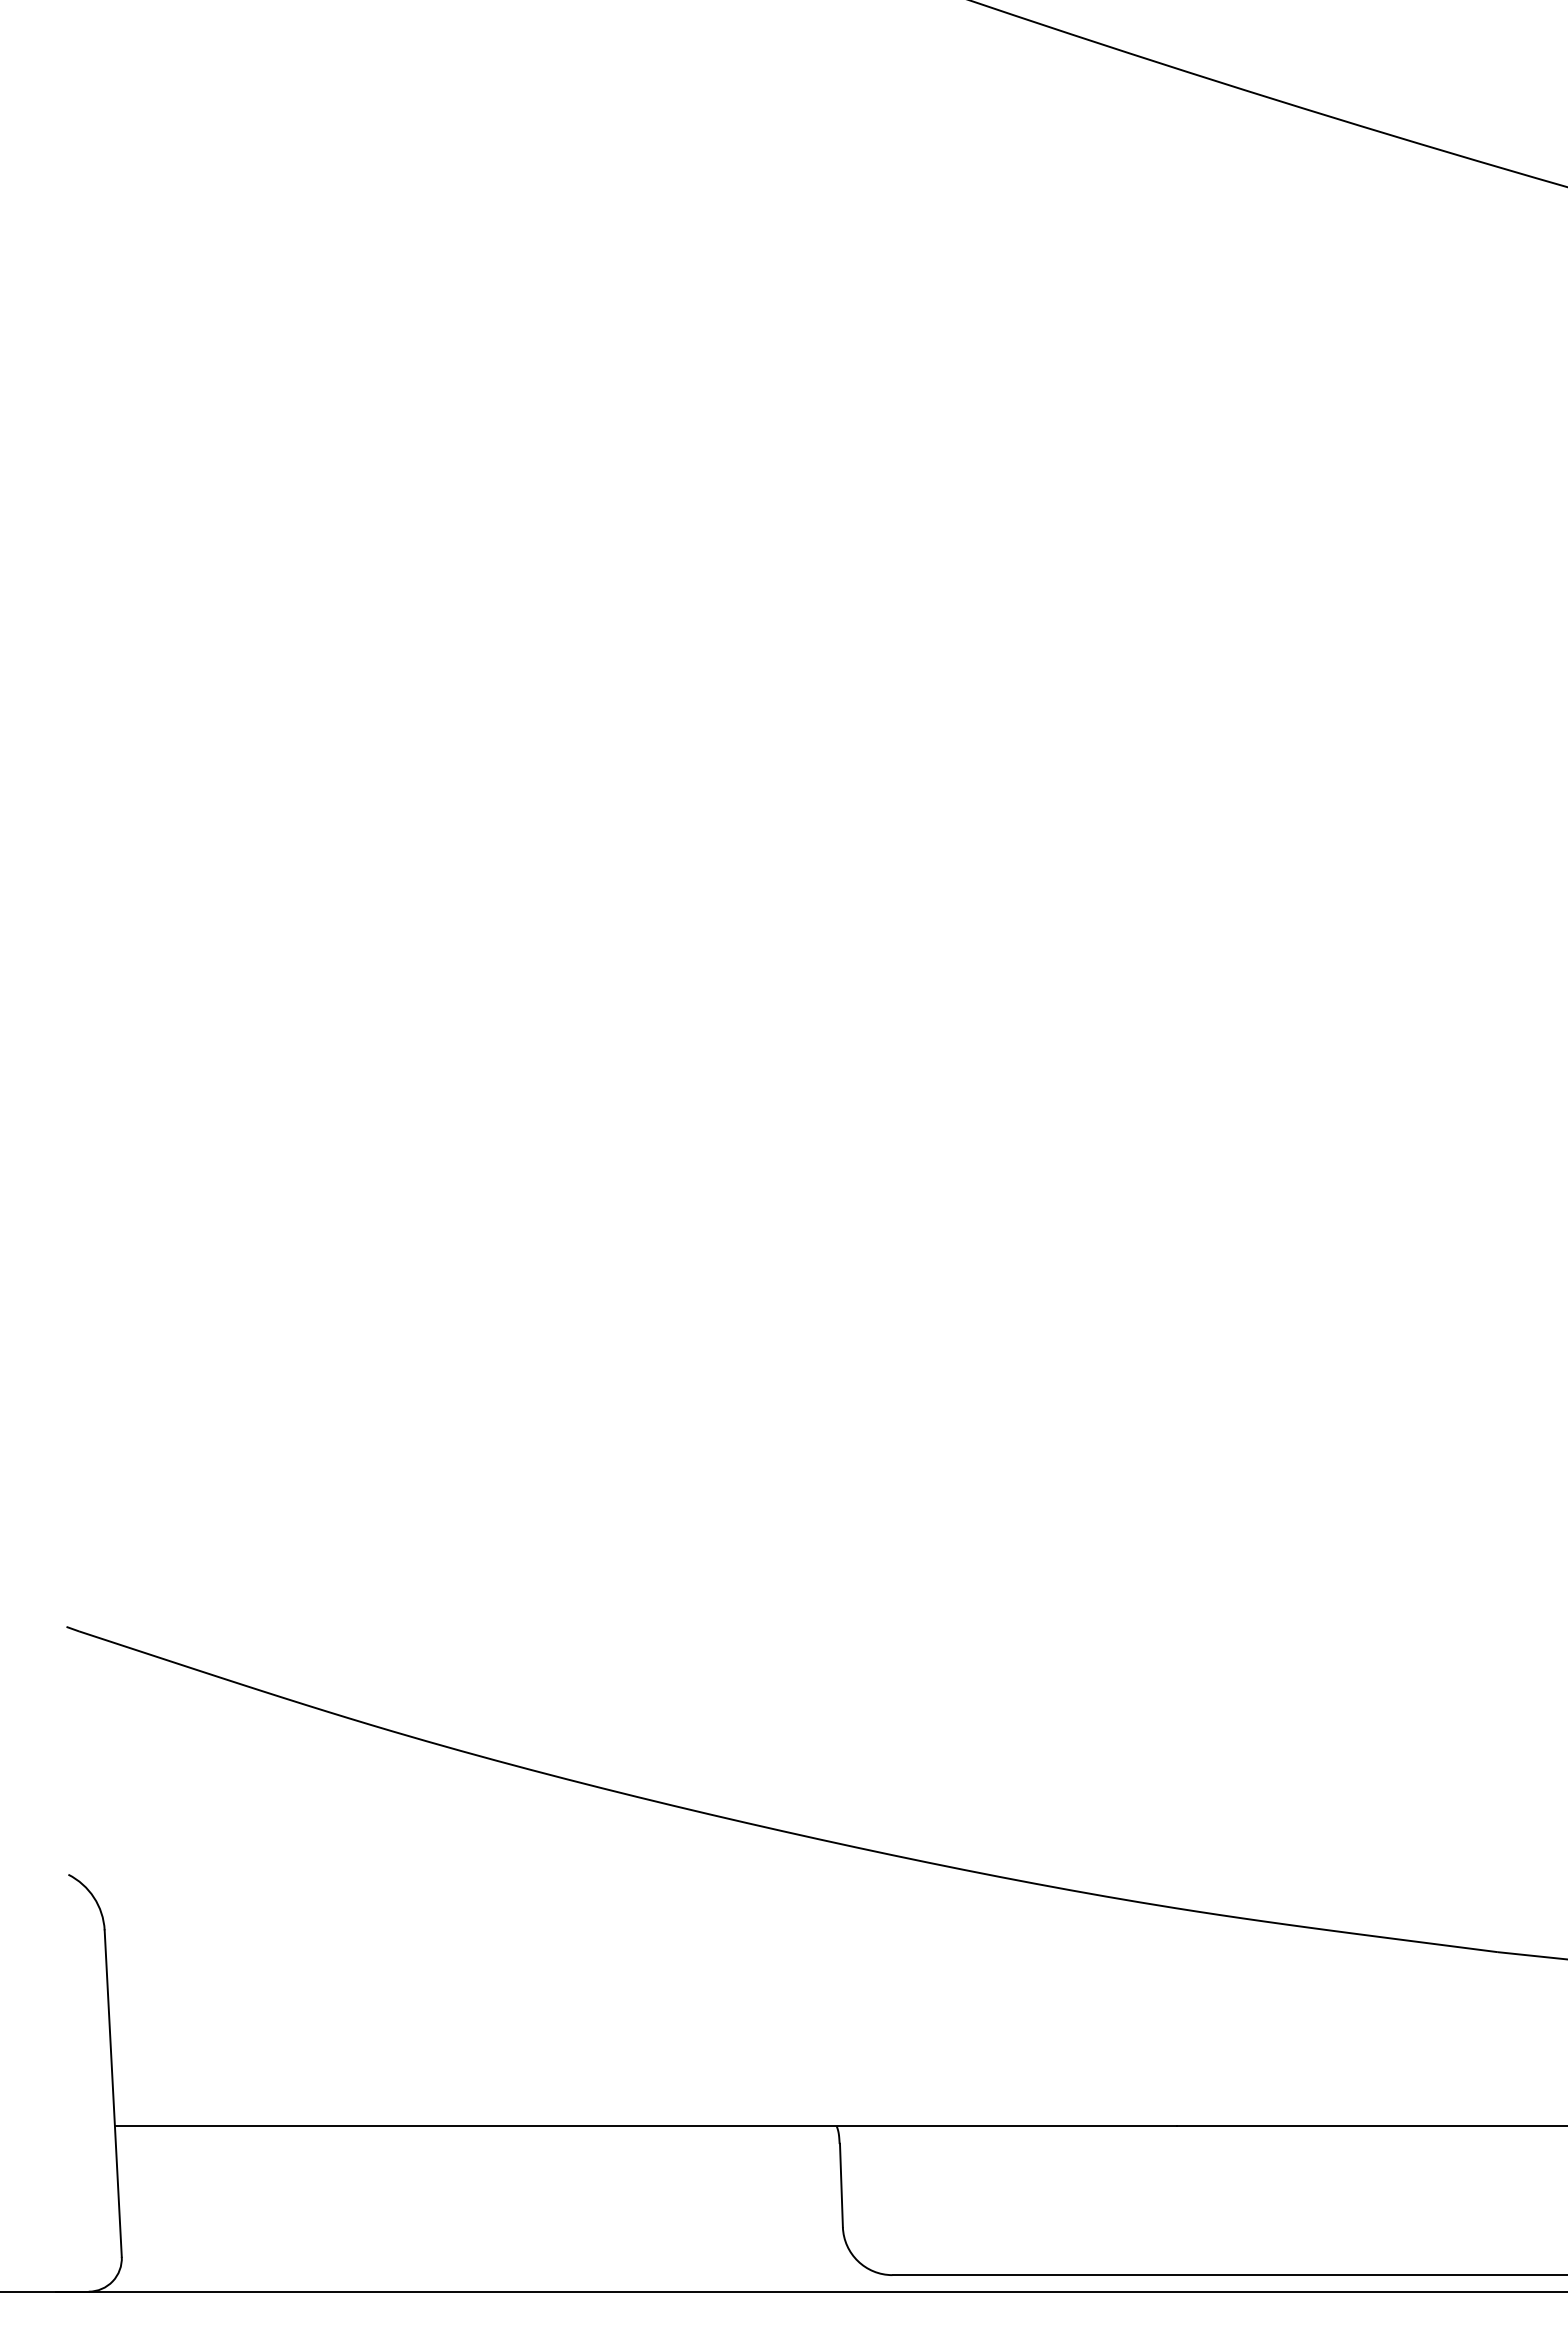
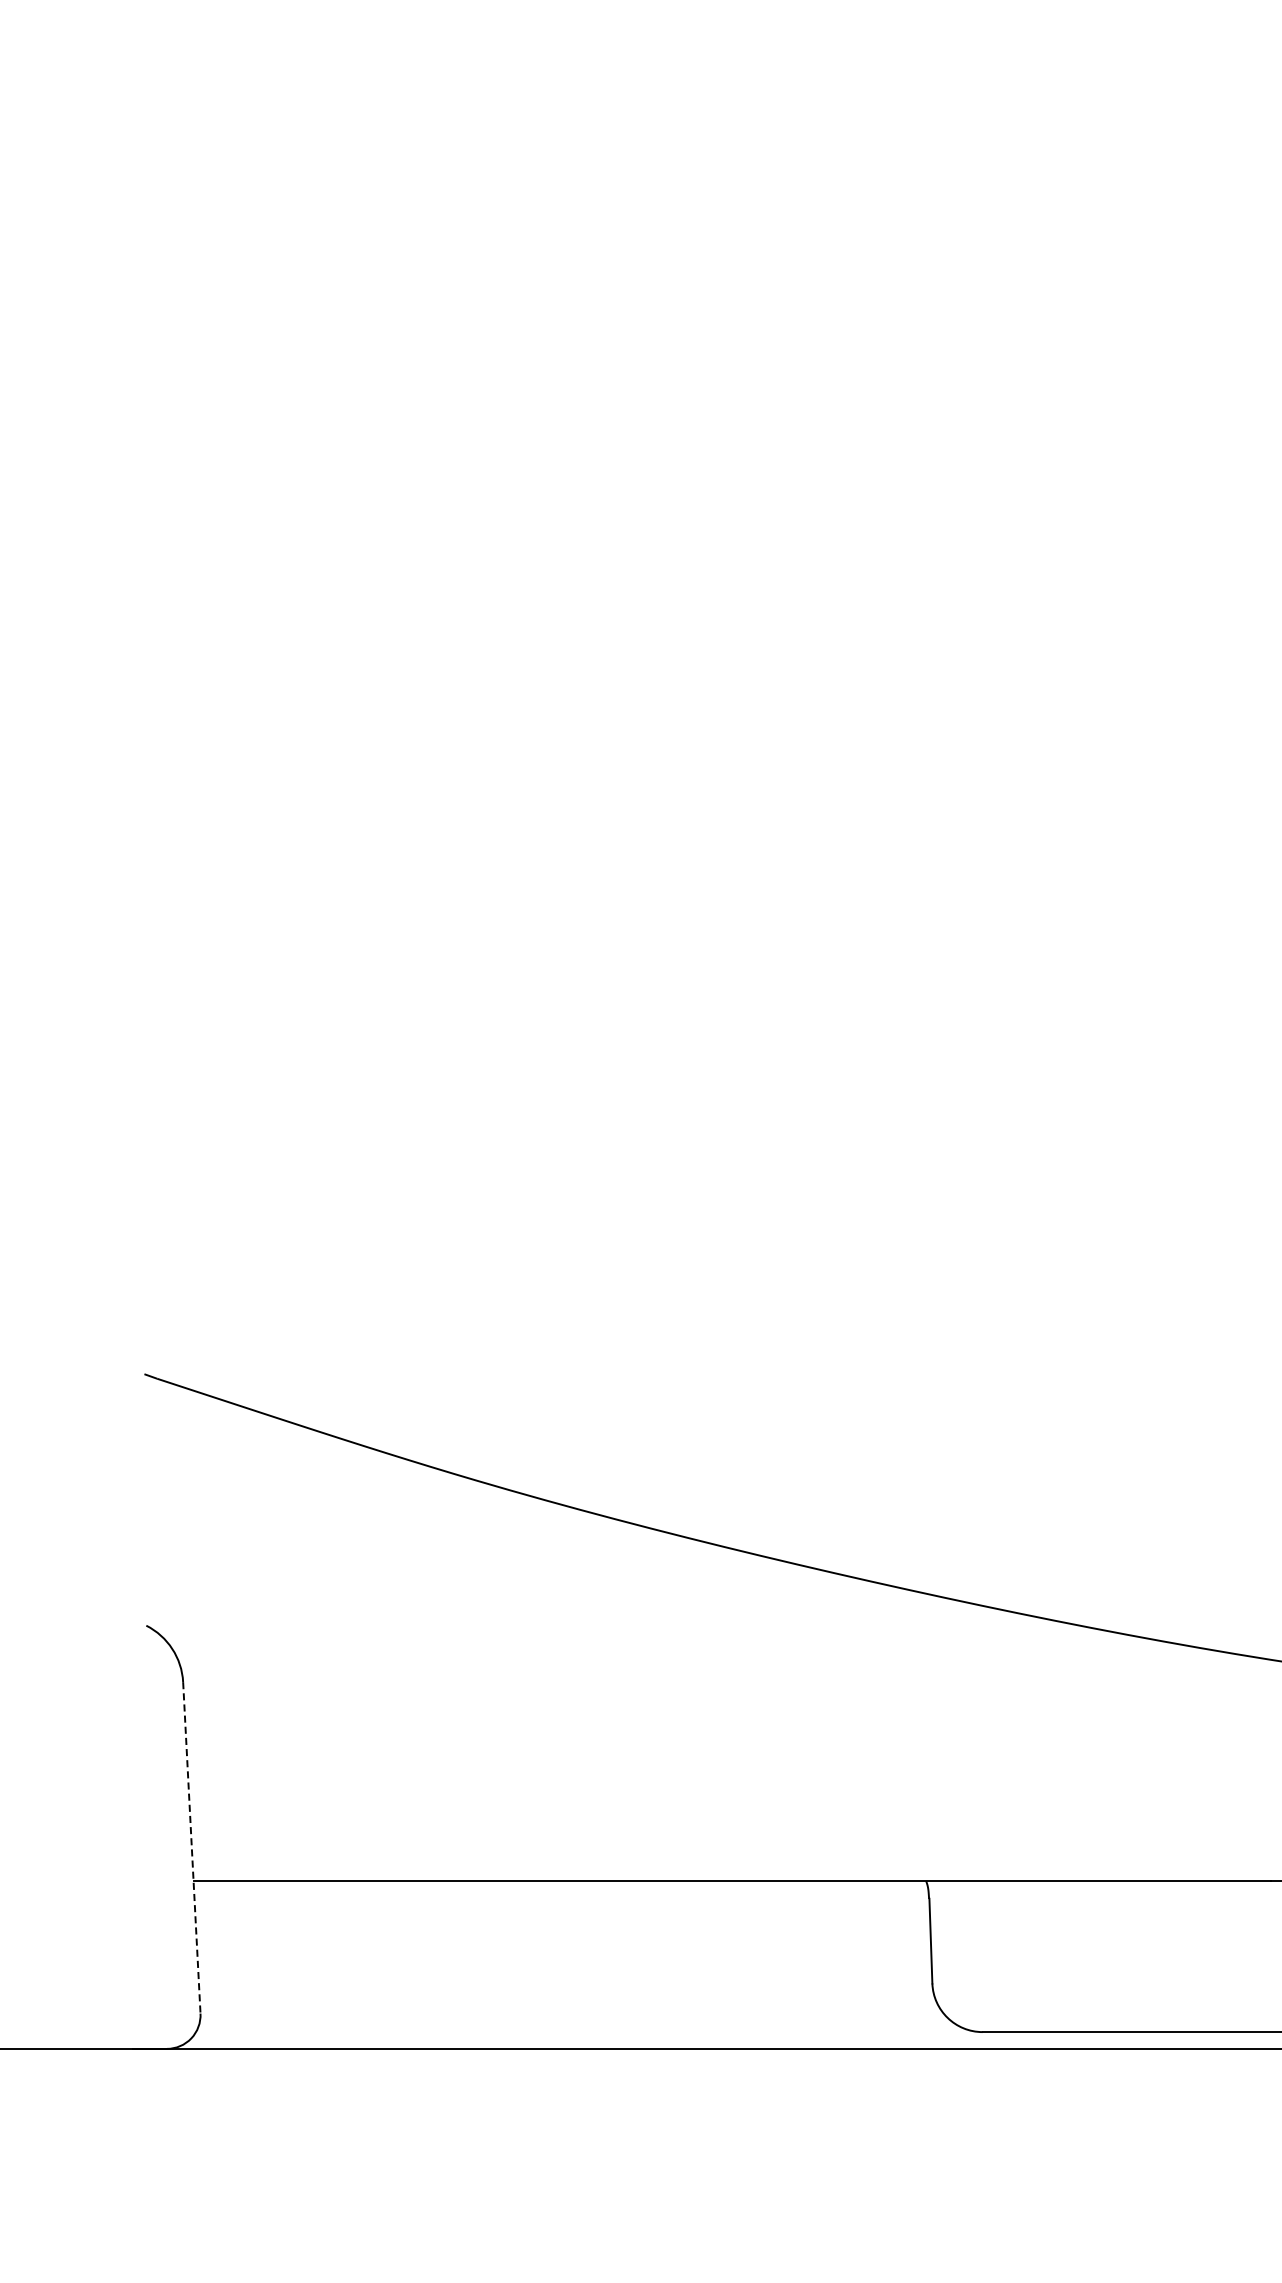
line: (113, 2093) -> (192, 1847), solid -> dashed

